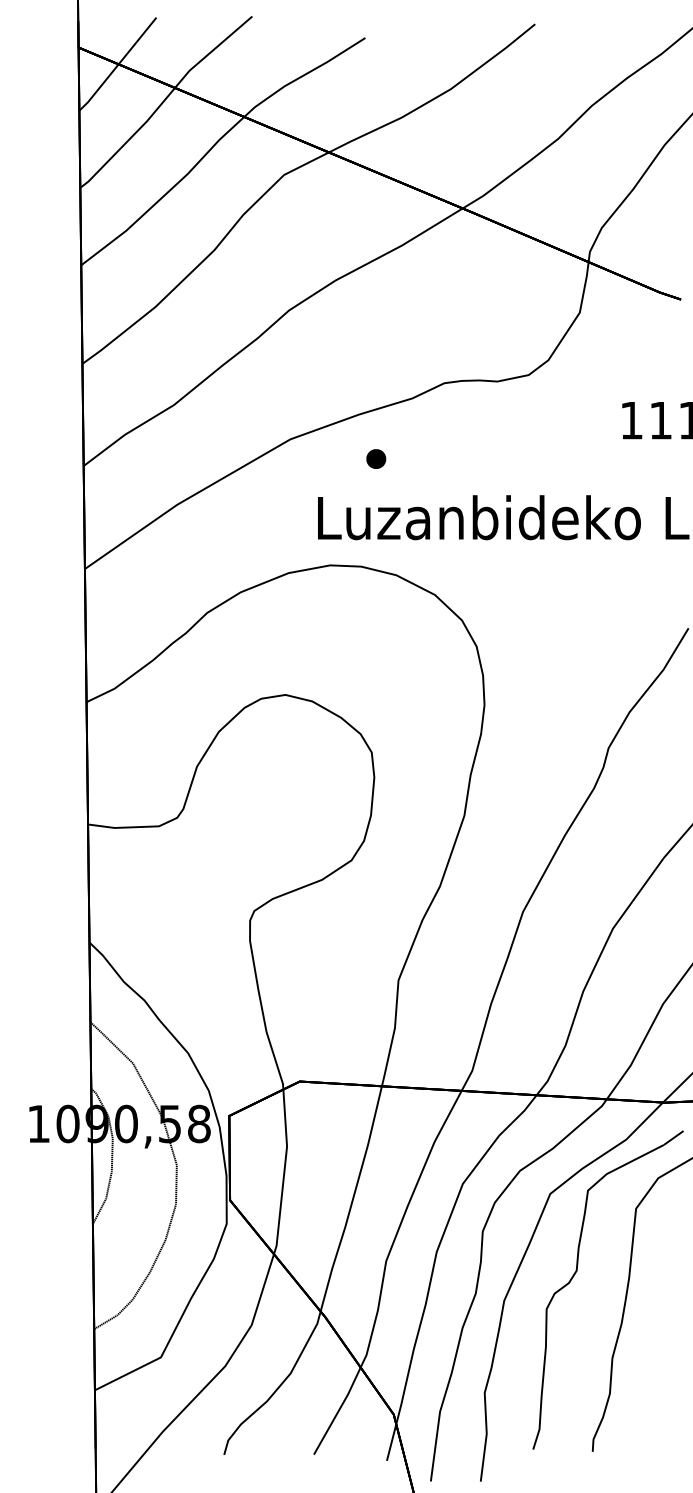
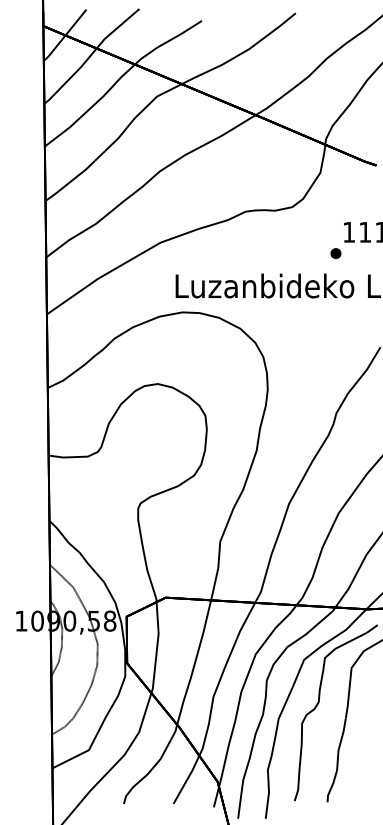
part: (375, 458) -> (335, 253), moved

